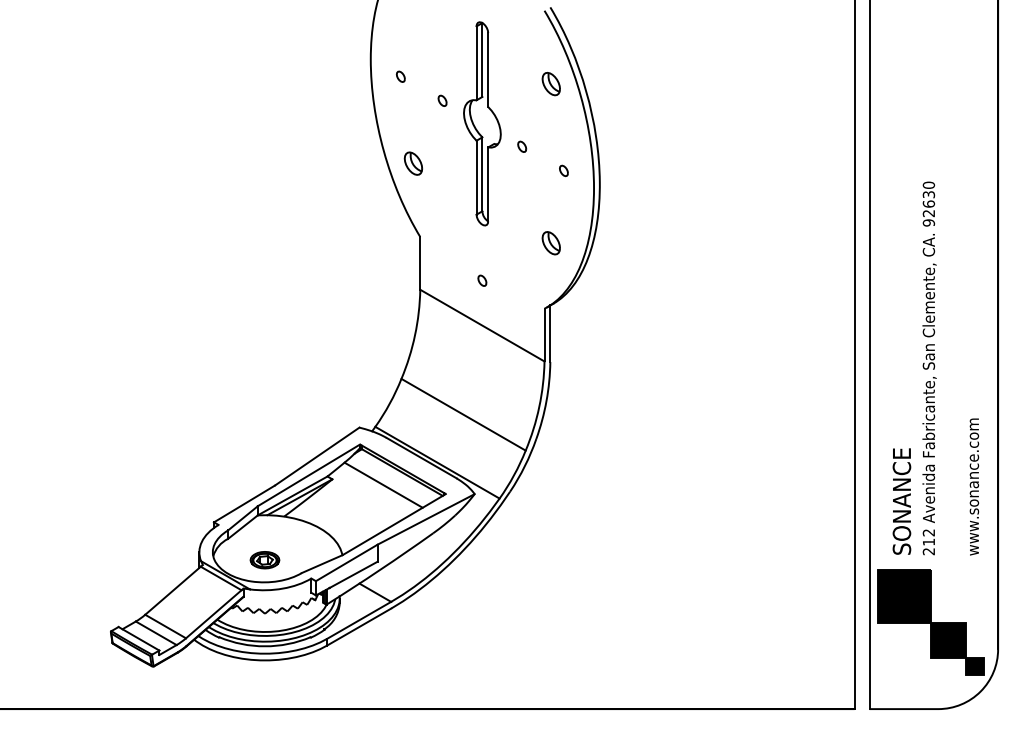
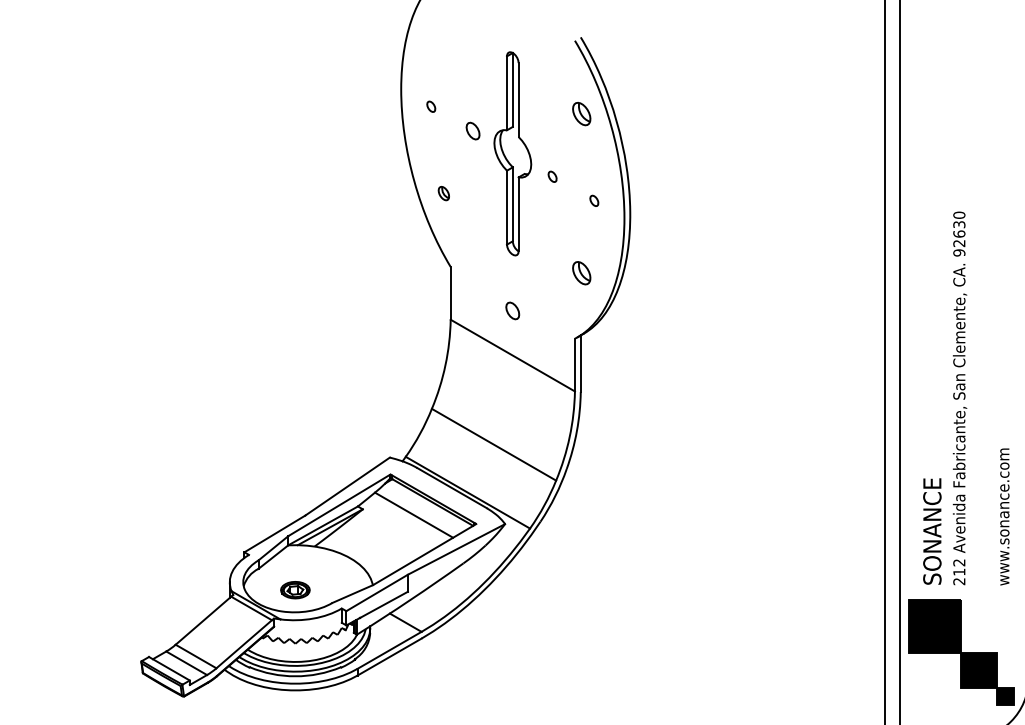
part: (442, 100) -> (472, 130), size x1.6
part: (413, 163) -> (443, 193), size x0.6
part: (482, 280) -> (512, 310), size x1.6

